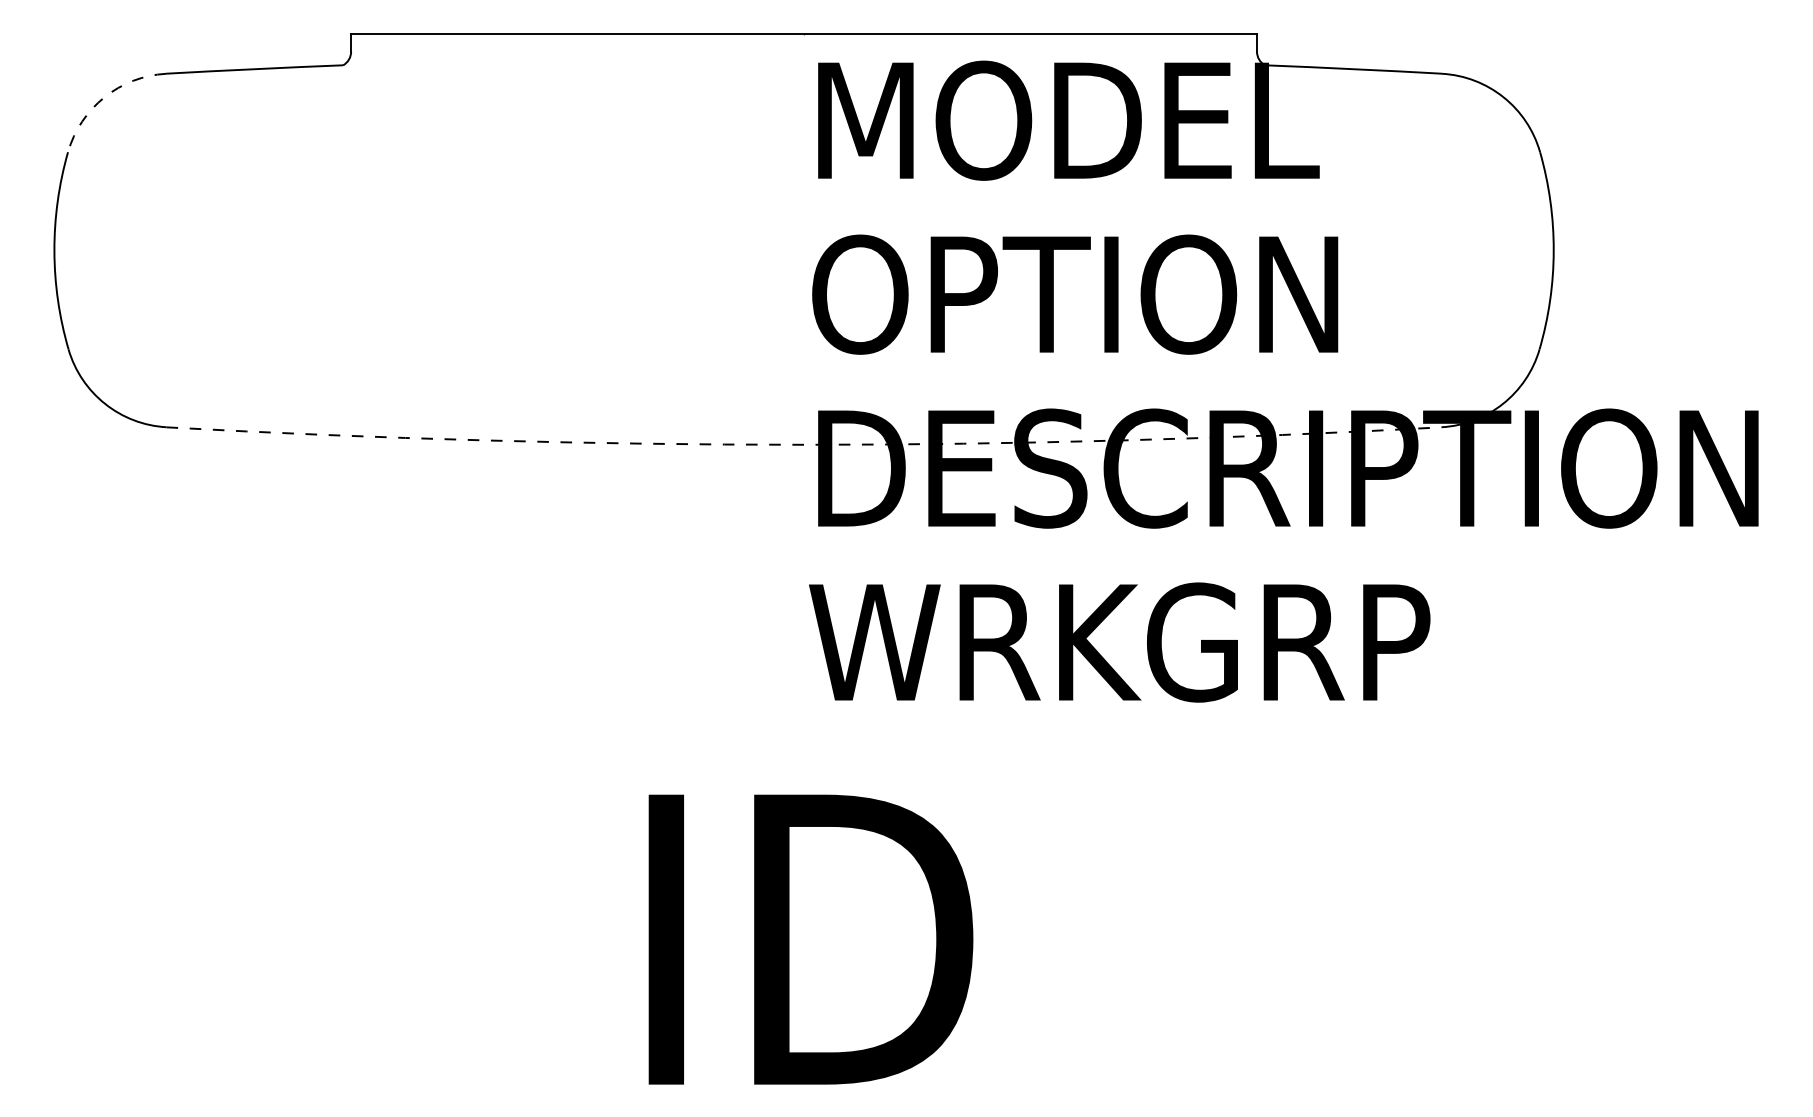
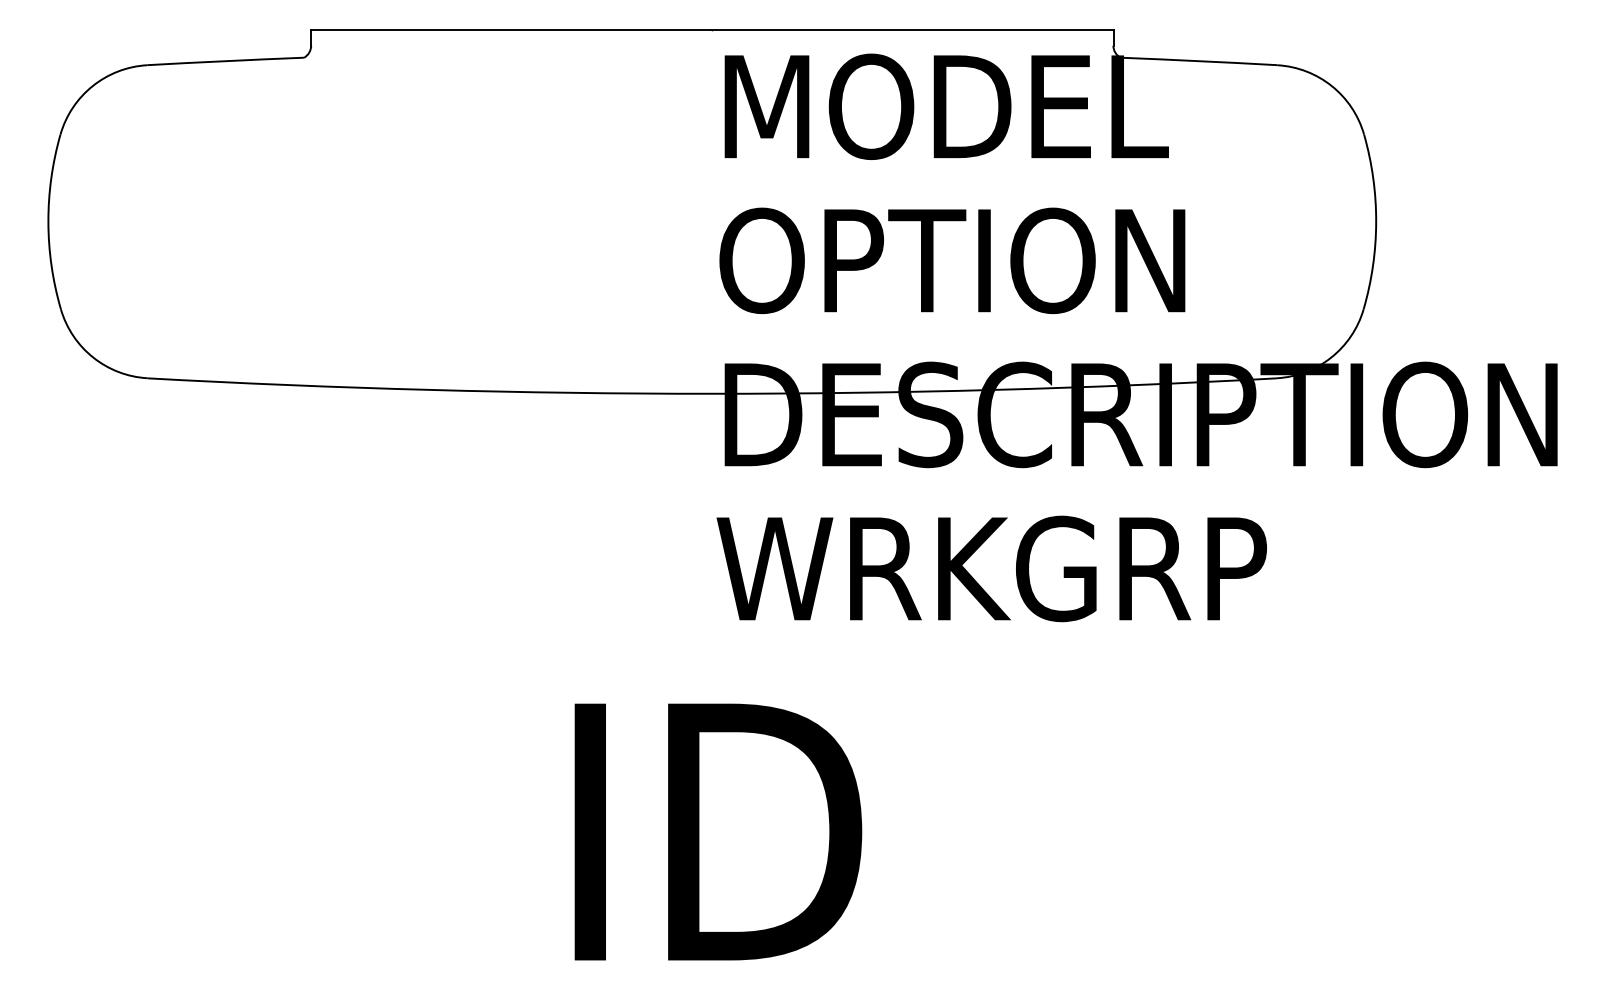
arc: (104, 97) -> (92, 86), dashed -> solid
arc: (804, 444) -> (712, 393), dashed -> solid

